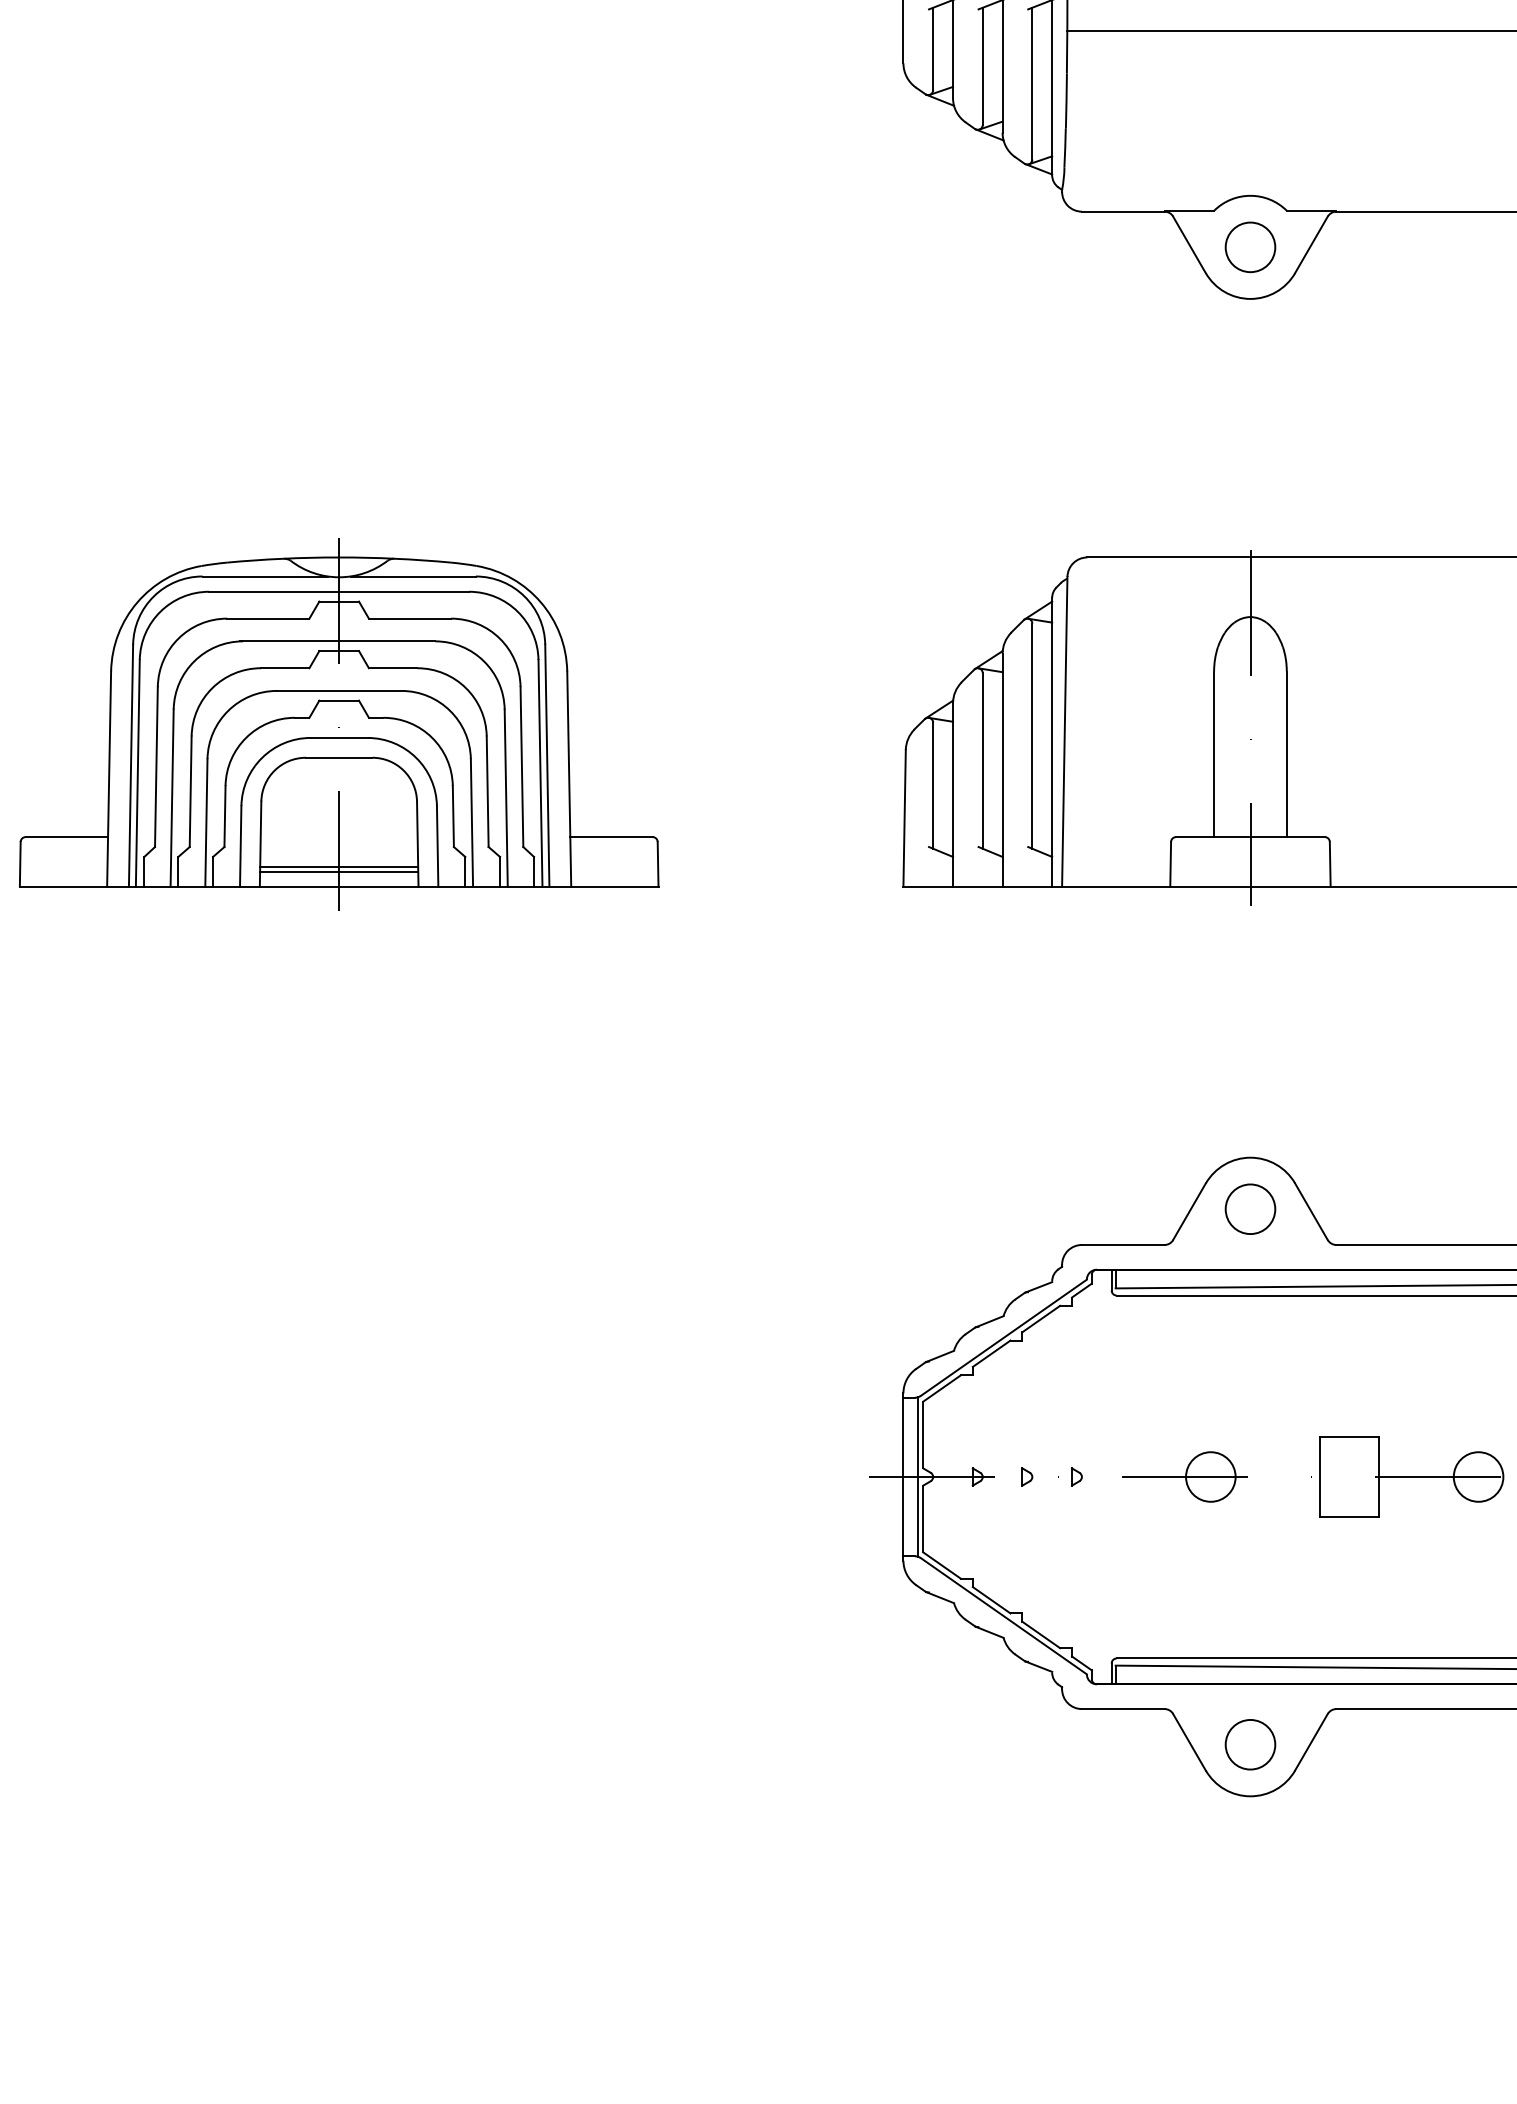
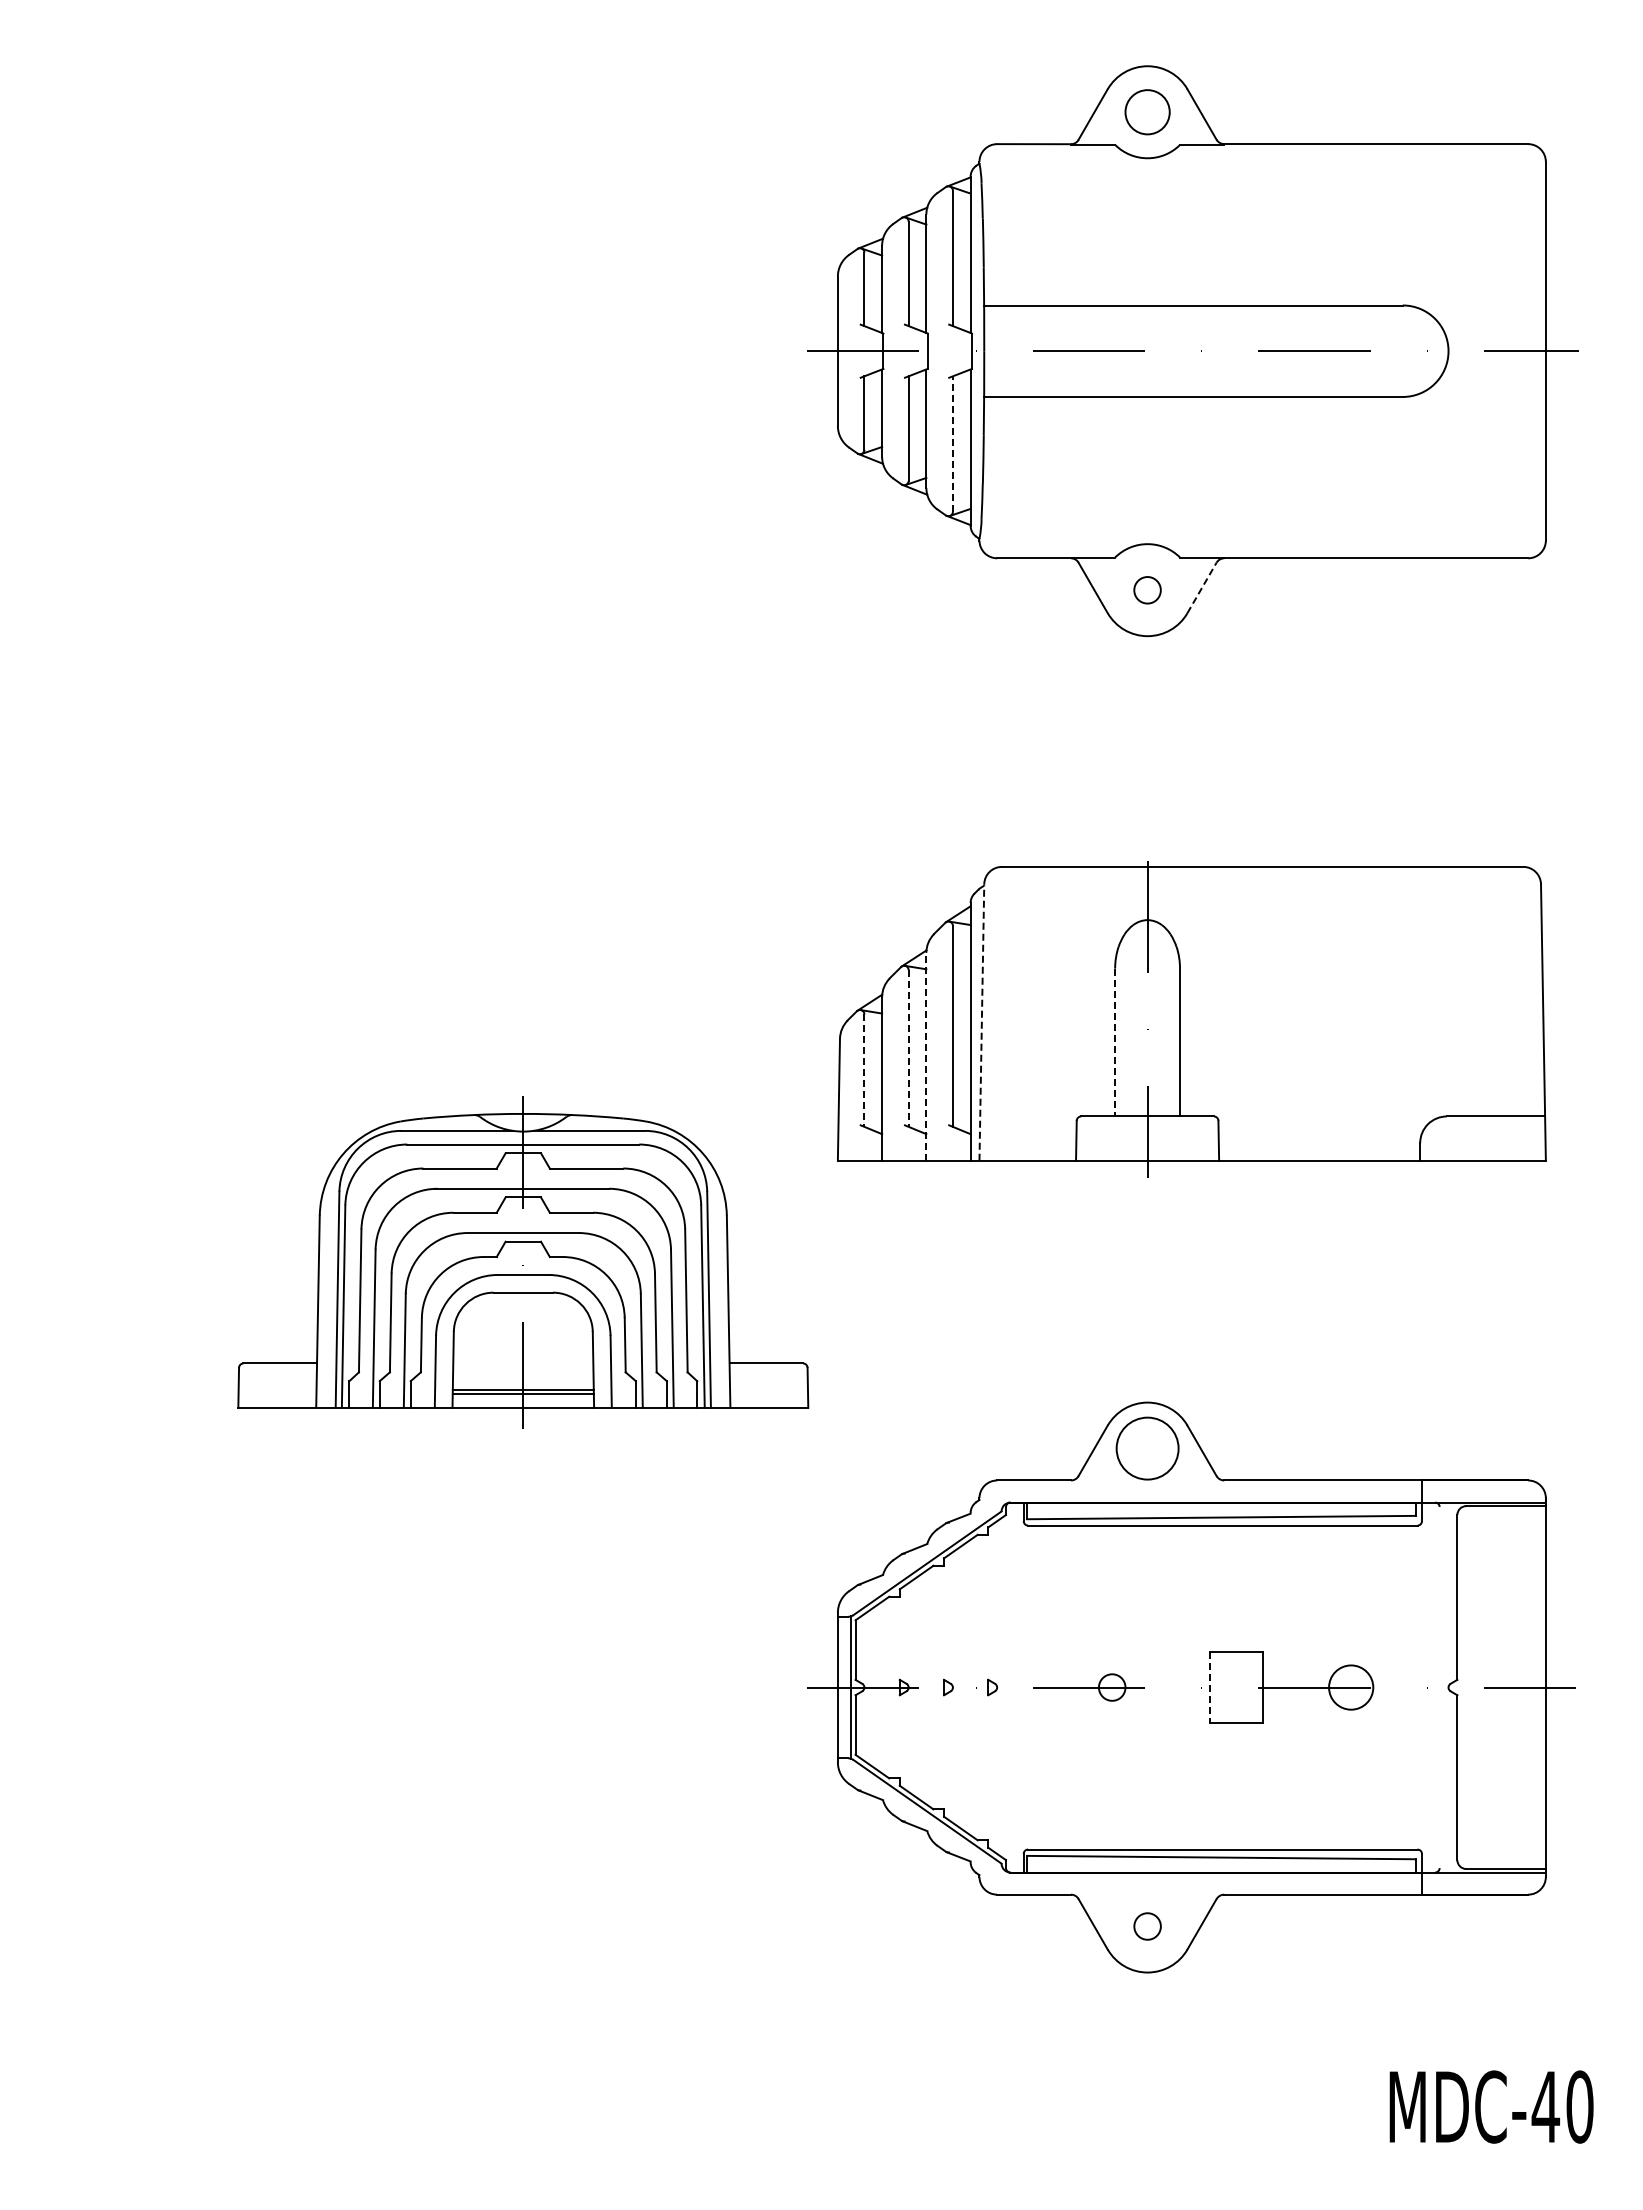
line: (1031, 84) -> (952, 444), solid -> dashed
line: (1311, 244) -> (1202, 587), solid -> dashed
circle: (1250, 247) -> (1147, 590), size x0.6
part: (339, 723) -> (523, 1262), moved
line: (1064, 731) -> (981, 1022), solid -> dashed
line: (1214, 754) -> (1115, 1042), solid -> dashed
line: (982, 762) -> (908, 1049), solid -> dashed
line: (1002, 769) -> (926, 1056), solid -> dashed
line: (933, 786) -> (864, 1071), solid -> dashed
circle: (1250, 1209) -> (1147, 1448), size x1.4
circle: (1211, 1476) -> (1112, 1687), size x0.6
line: (1319, 1478) -> (1209, 1688), solid -> dashed
circle: (1250, 1744) -> (1147, 1926), size x0.6

